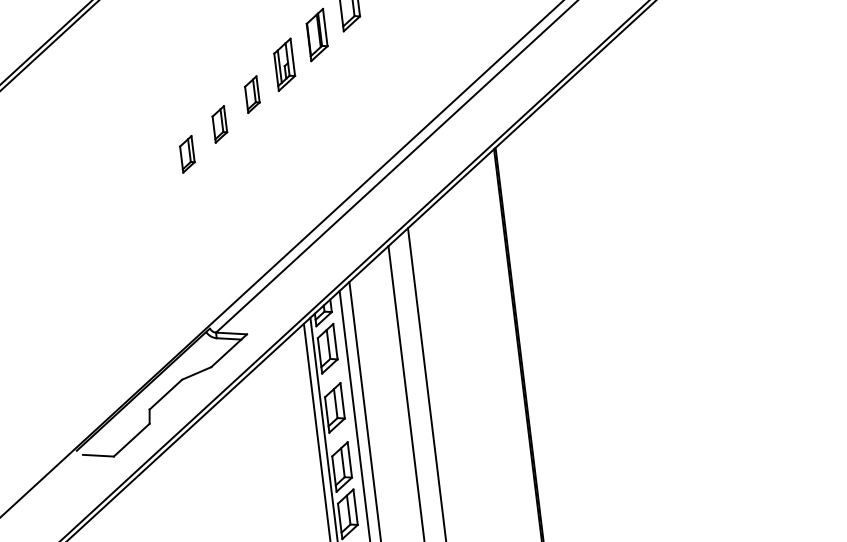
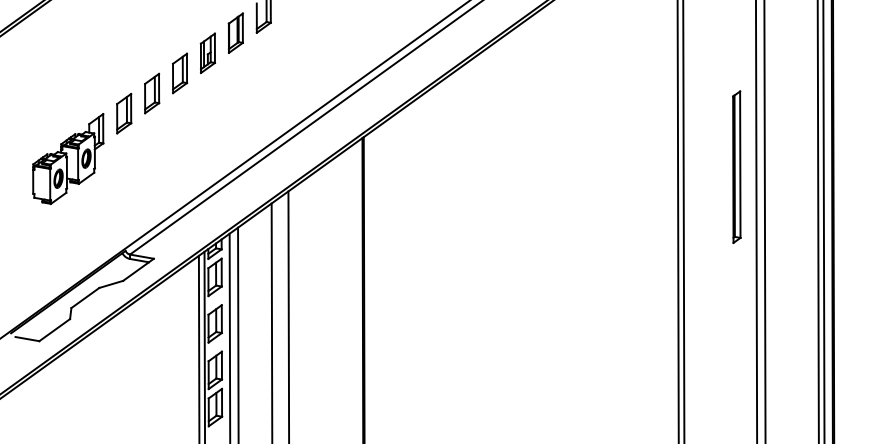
part: (252, 94) -> (180, 73), size x1.43
part: (220, 124) -> (152, 93), size x1.43
part: (187, 154) -> (124, 113), size x1.43
part: (123, 219) -> (68, 158), added

